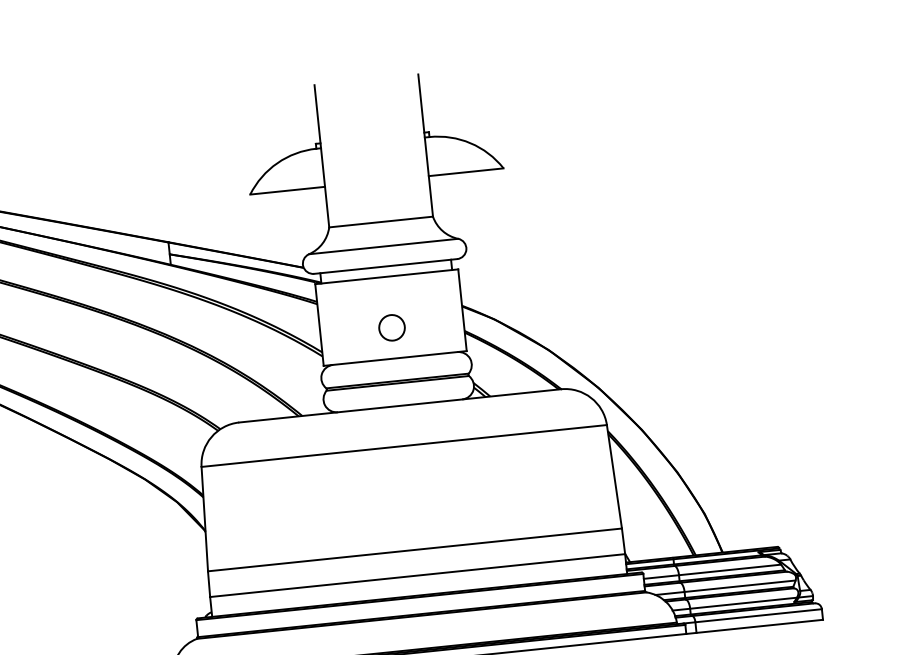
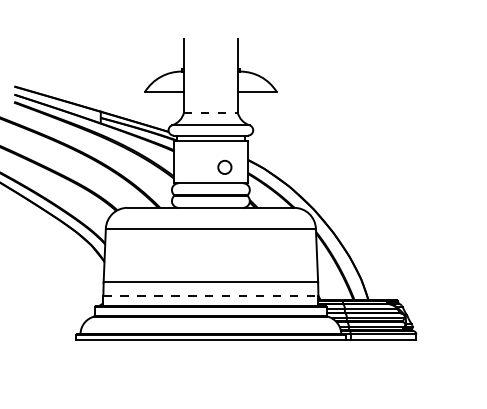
line: (380, 221) -> (210, 112), solid -> dashed
circle: (391, 326) -> (224, 166), moved
line: (416, 575) -> (210, 295), solid -> dashed

